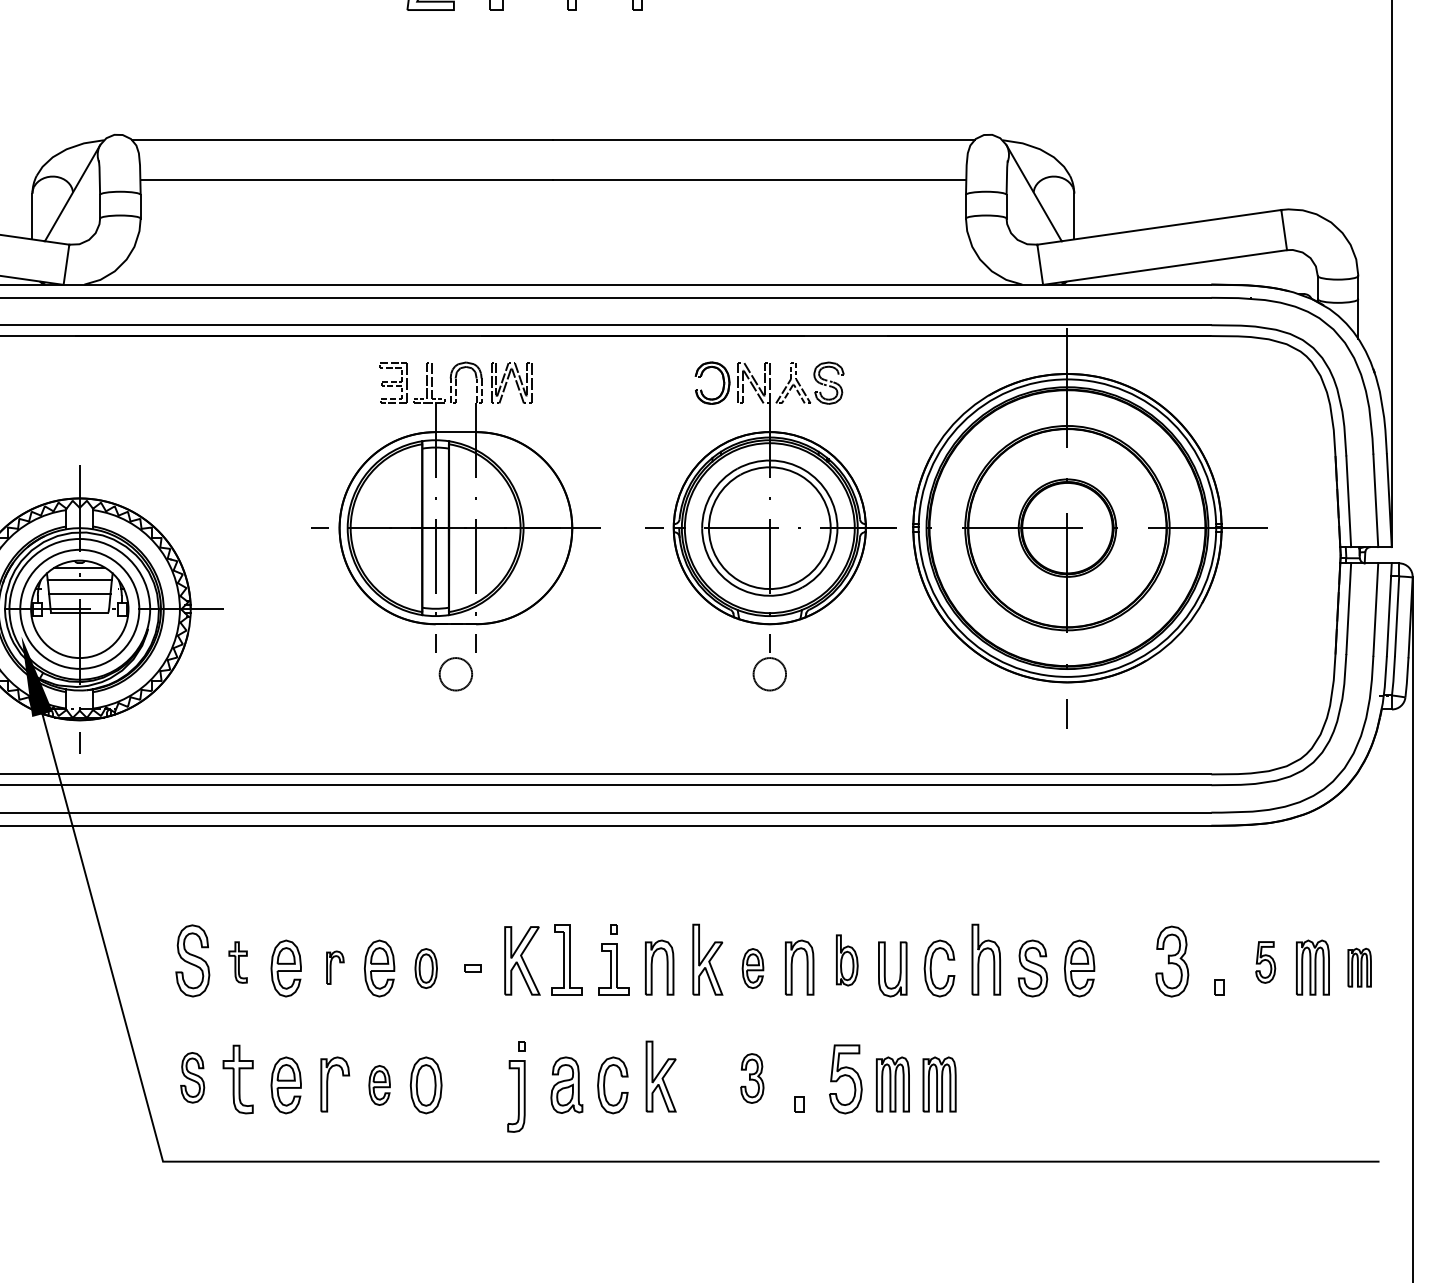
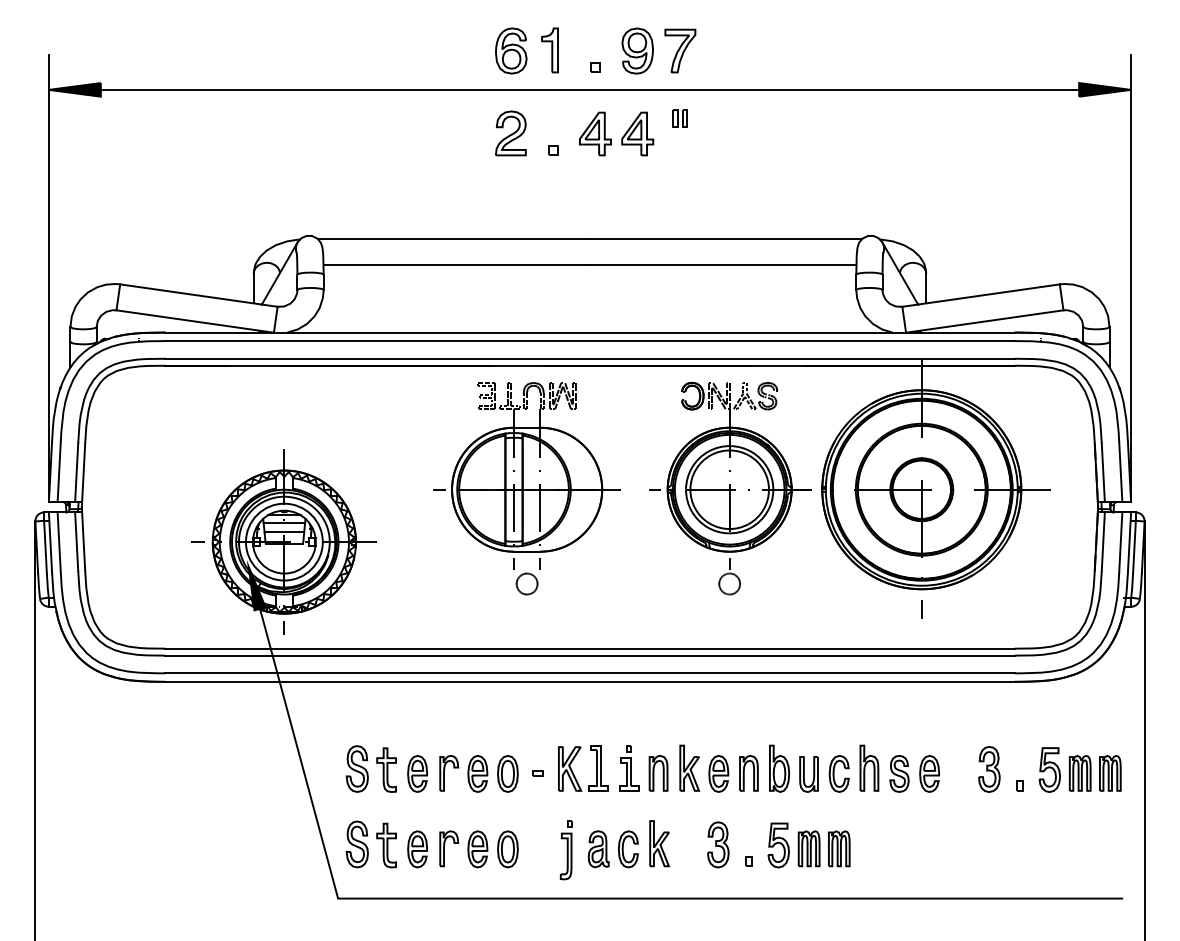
part: (846, 960) -> (779, 768), size x1.43
part: (238, 961) -> (386, 769), size x1.67
part: (1265, 961) -> (1049, 769), size x1.67
part: (335, 967) -> (449, 773), size x1.67
part: (425, 967) -> (507, 773), size x1.43
part: (752, 967) -> (718, 773), size x1.43
part: (1359, 967) -> (1110, 773), size x1.43
part: (191, 1077) -> (356, 844), size x1.43
part: (752, 1077) -> (718, 844), size x1.43
part: (379, 1085) -> (477, 849), size x1.43

